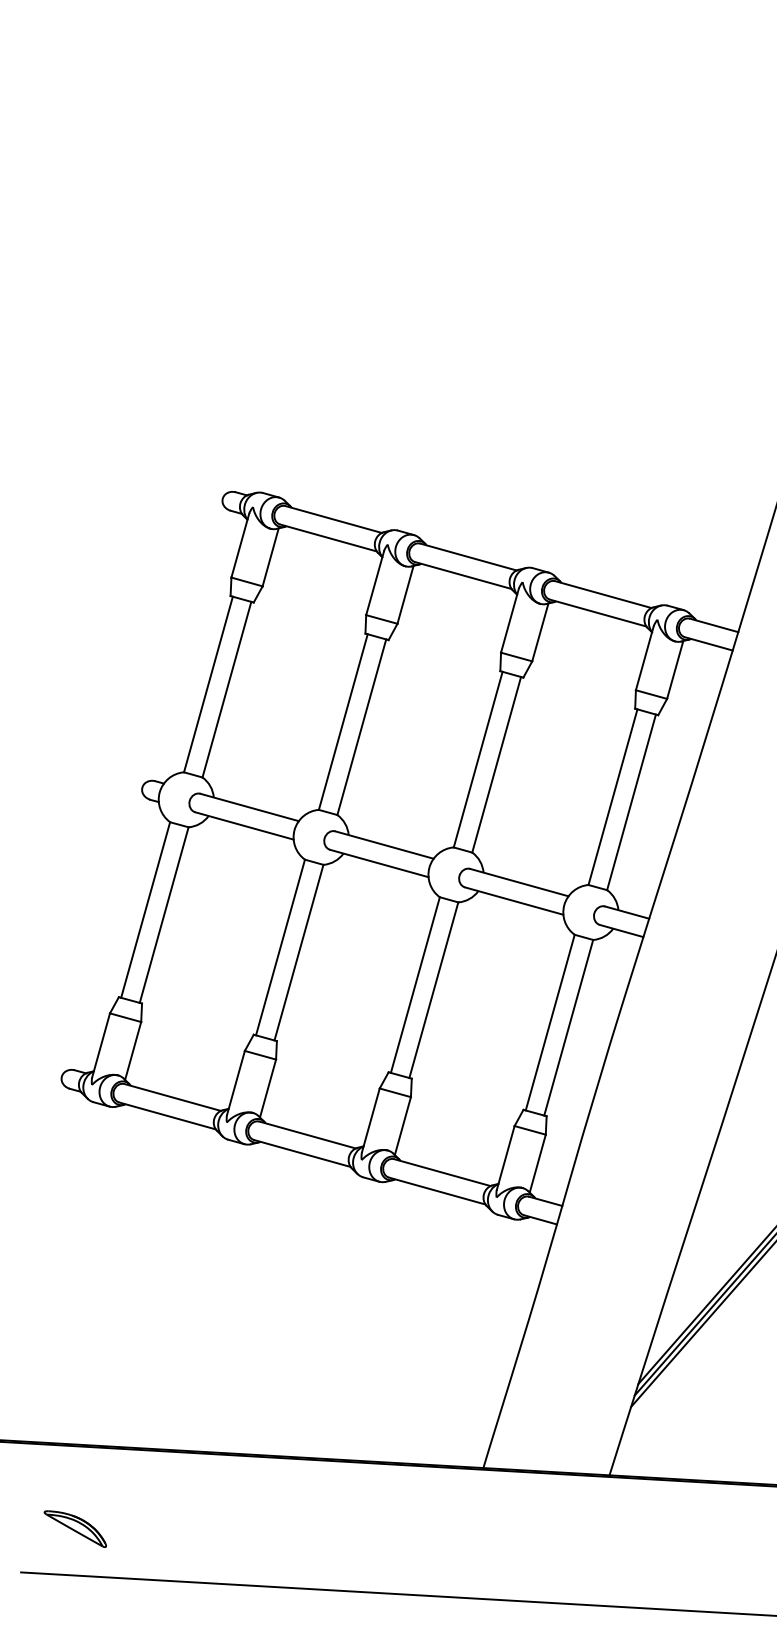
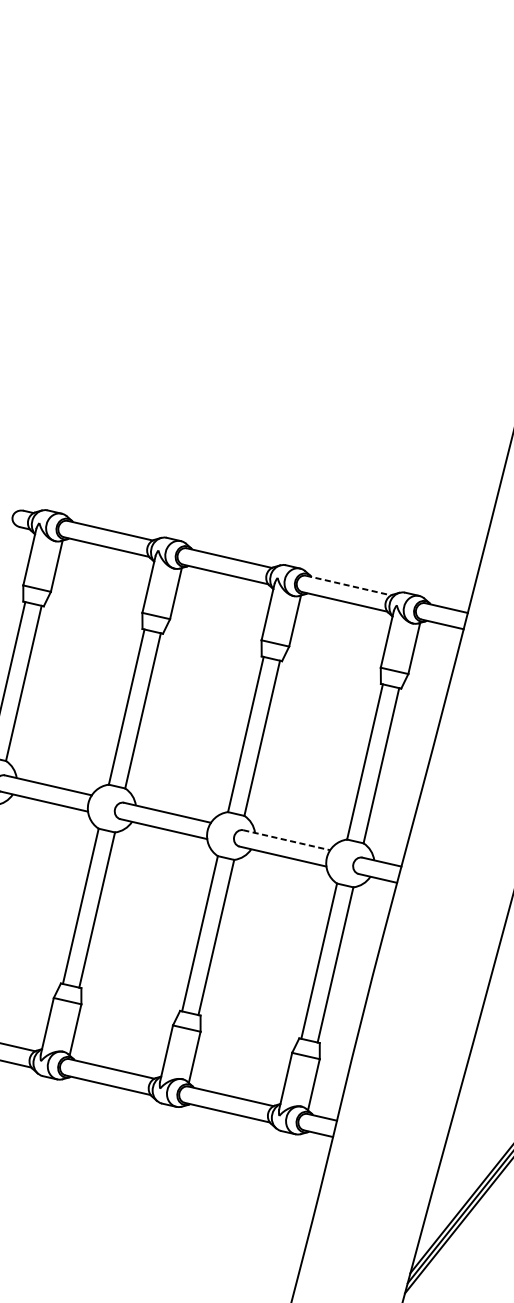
line: (603, 594) -> (348, 585), solid -> dashed
line: (519, 882) -> (286, 840), solid -> dashed

